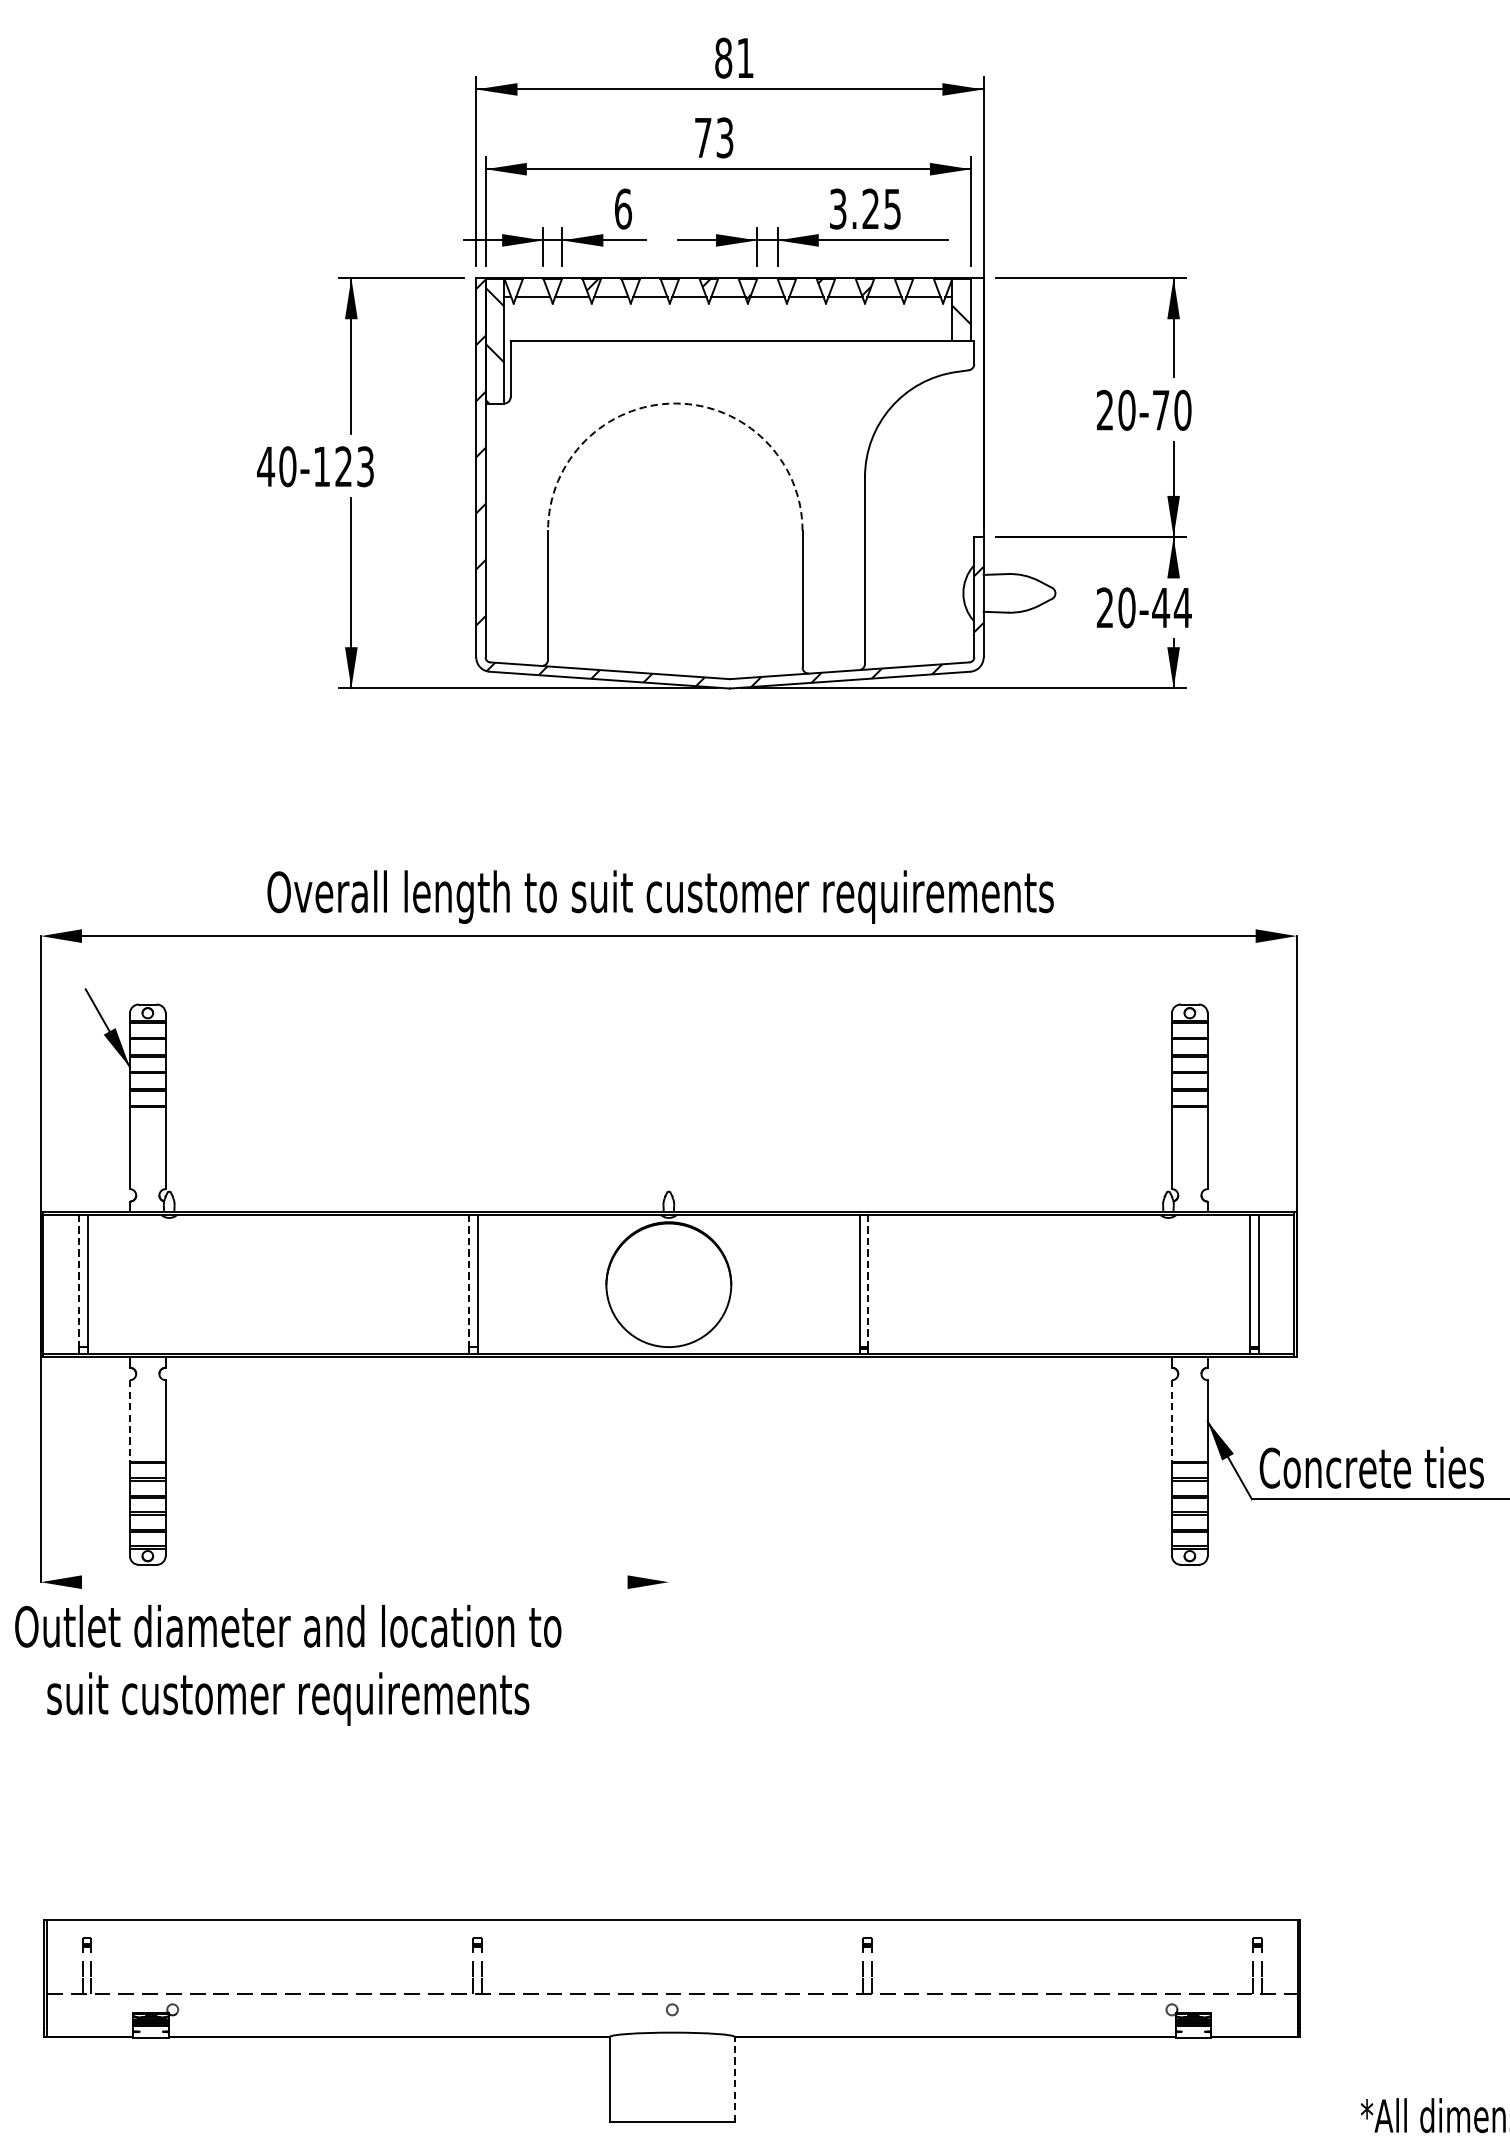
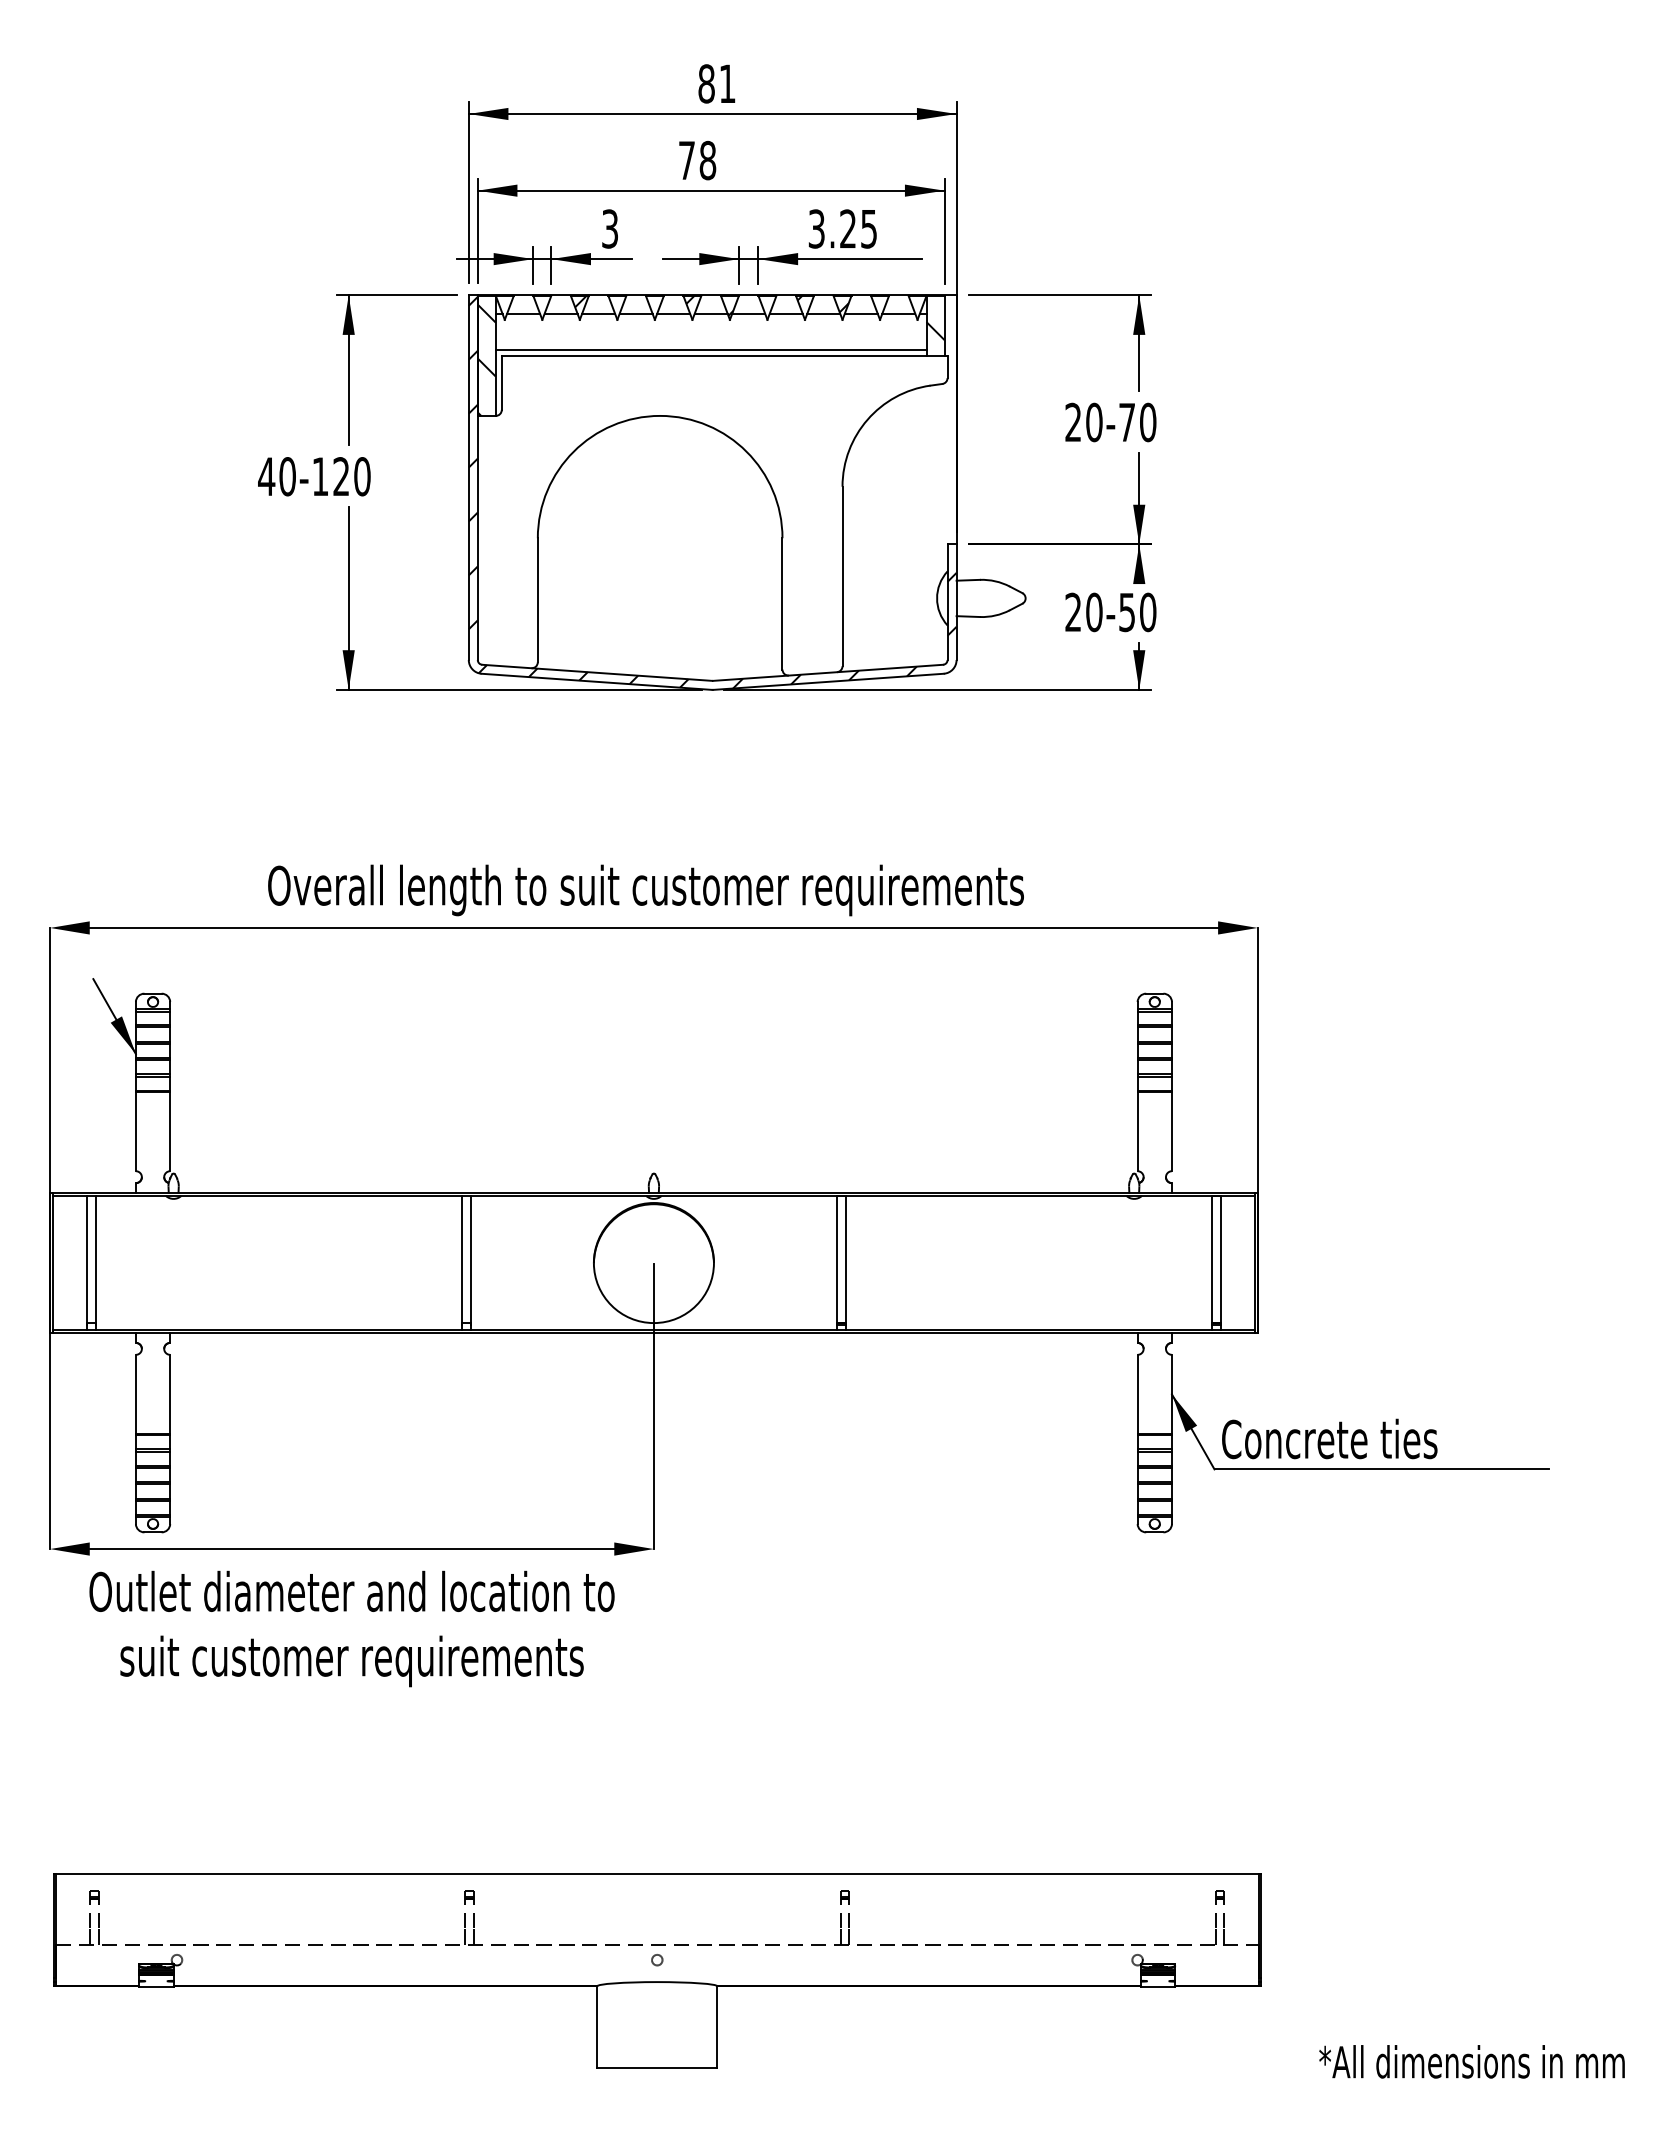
text: (724, 137) -> (707, 160), 73 -> 78
text: (623, 208) -> (610, 228), 6 -> 3
line: (727, 334) -> (710, 349), added
arc: (675, 403) -> (660, 415), dashed -> solid
text: (365, 466) -> (362, 476), 40-123 -> 40-120
text: (1171, 607) -> (1137, 612), 20-44 -> 20-50
line: (79, 1281) -> (87, 1259), dashed -> solid
line: (469, 1281) -> (462, 1259), dashed -> solid
line: (868, 1281) -> (845, 1259), dashed -> solid
line: (129, 1421) -> (135, 1394), dashed -> solid
line: (1171, 1421) -> (1137, 1394), dashed -> solid
line: (668, 1433) -> (653, 1406), added
line: (354, 1582) -> (351, 1549), added
text: (287, 1664) -> (351, 1628), moved
line: (734, 2079) -> (717, 2027), dashed -> solid

